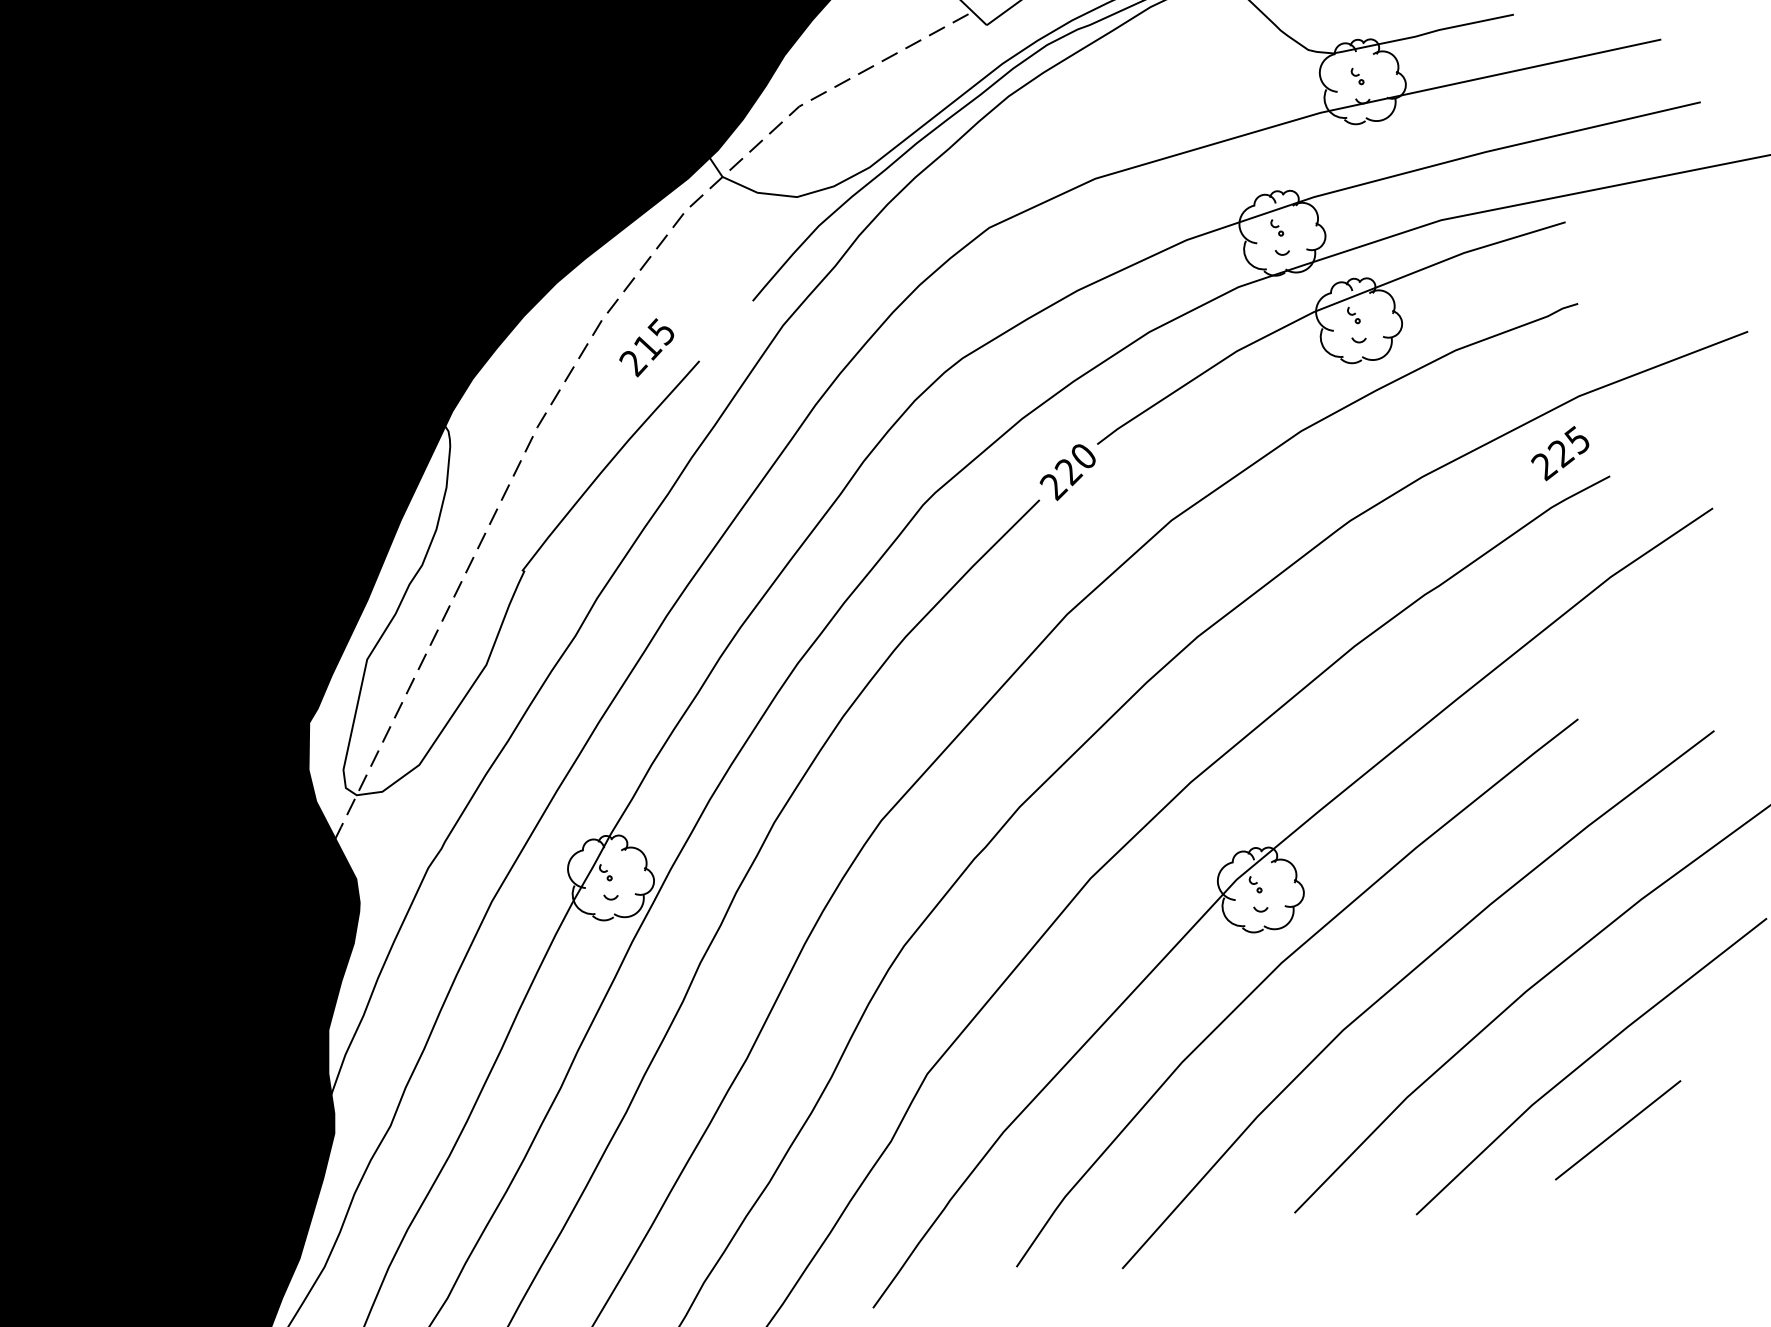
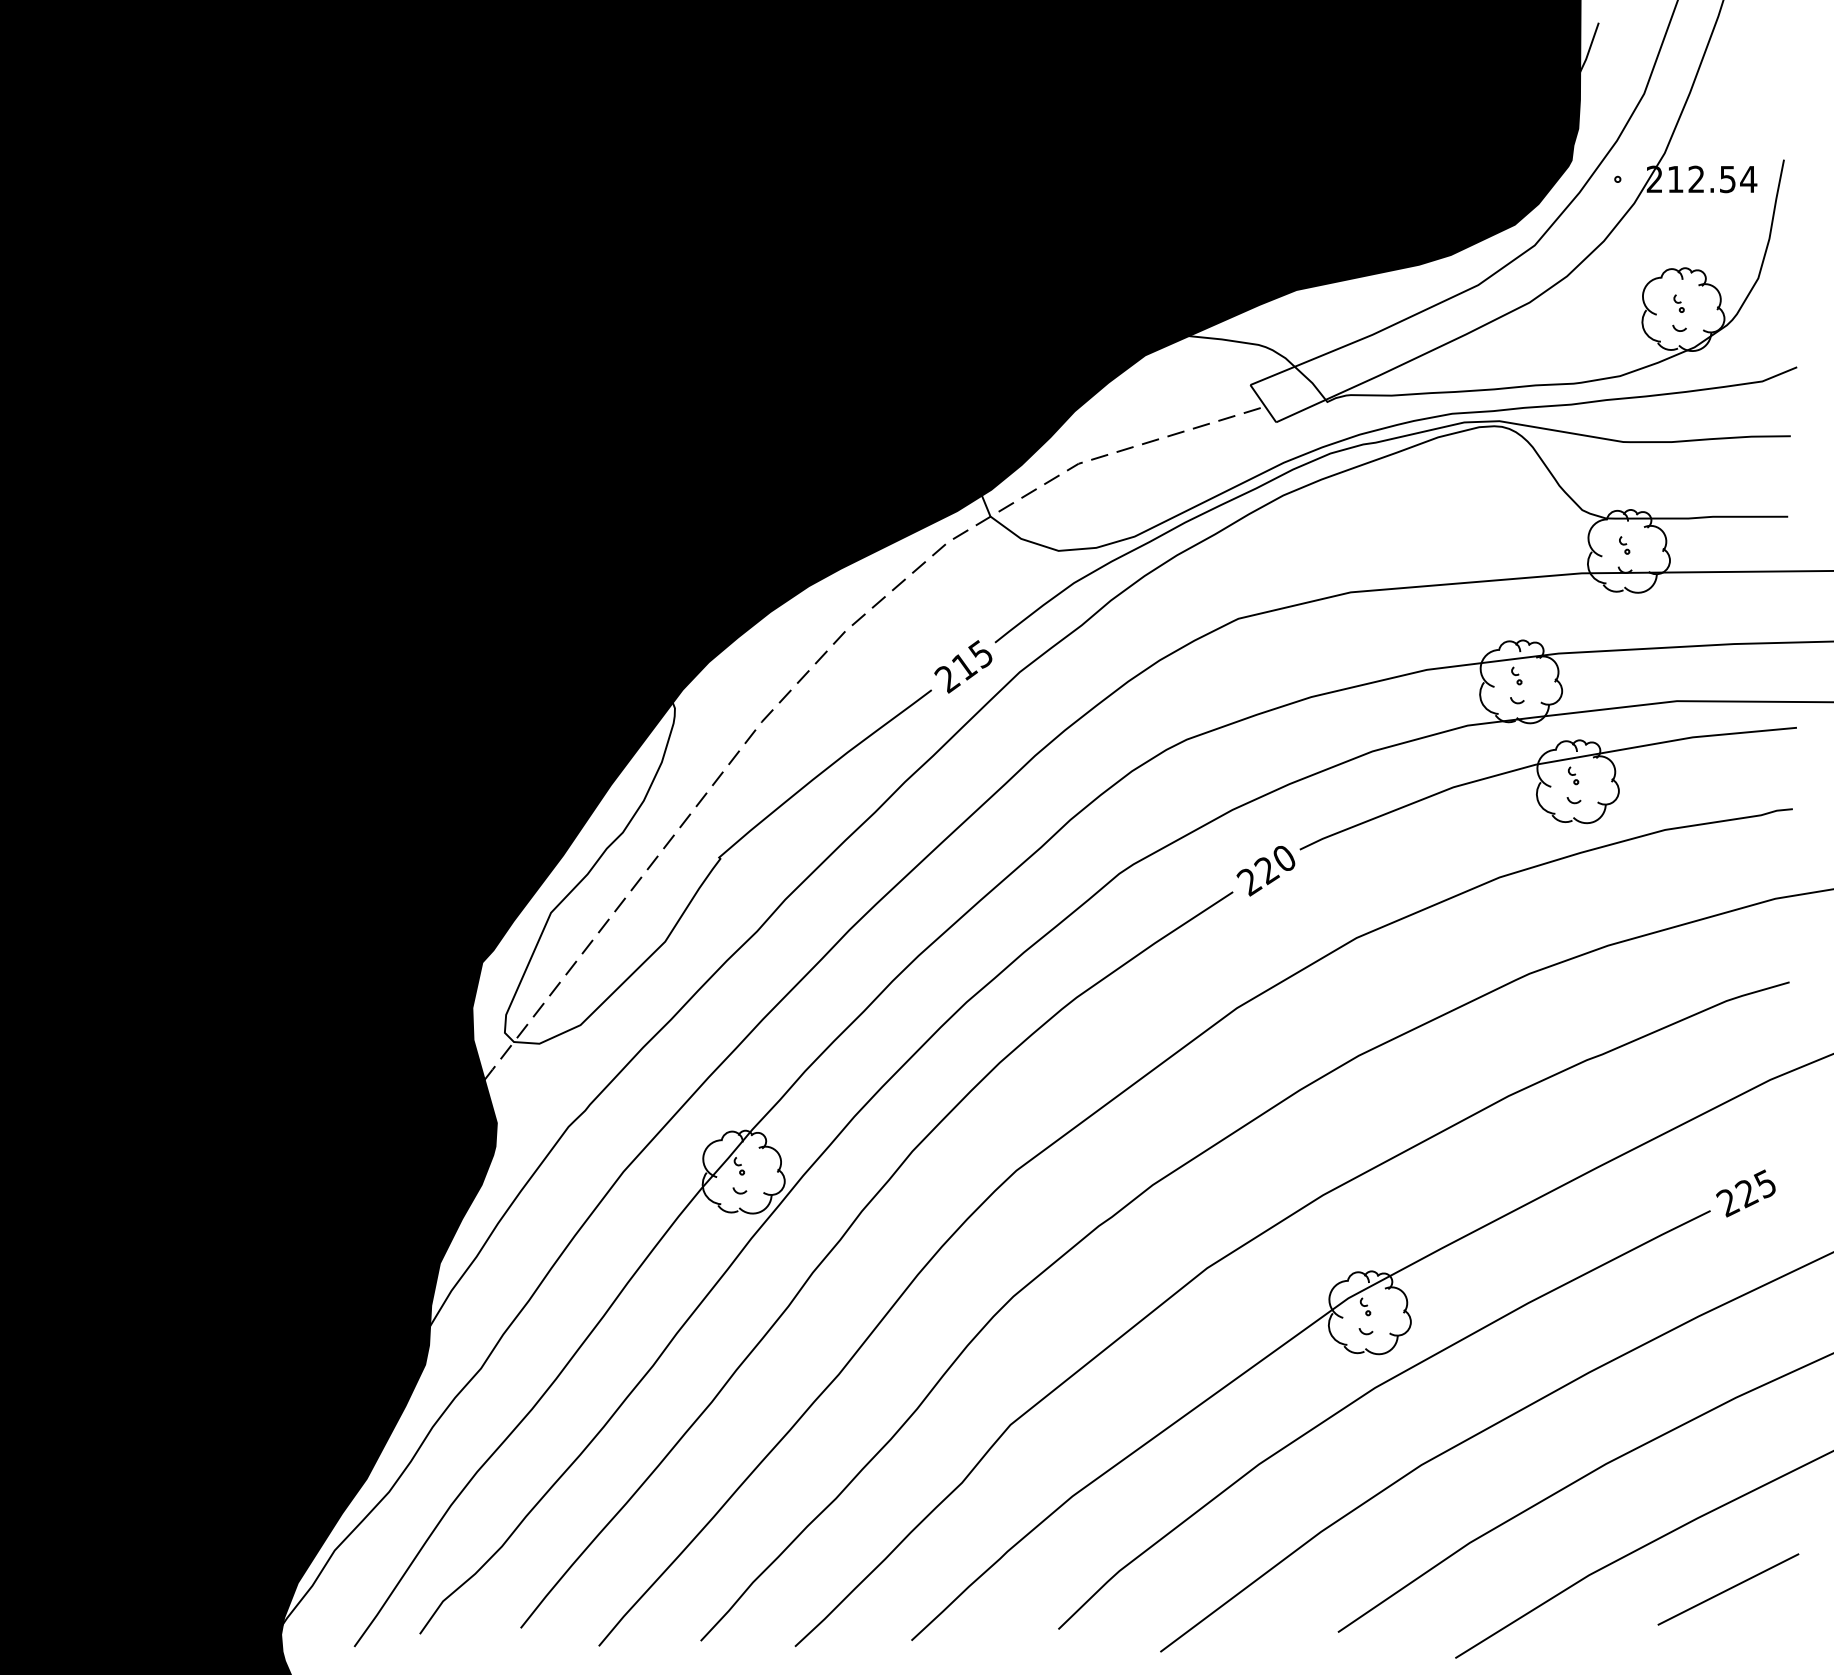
text: (646, 347) -> (963, 666), moved
text: (1559, 453) -> (1745, 1193), moved
line: (1618, 1130) -> (1728, 1589), moved

